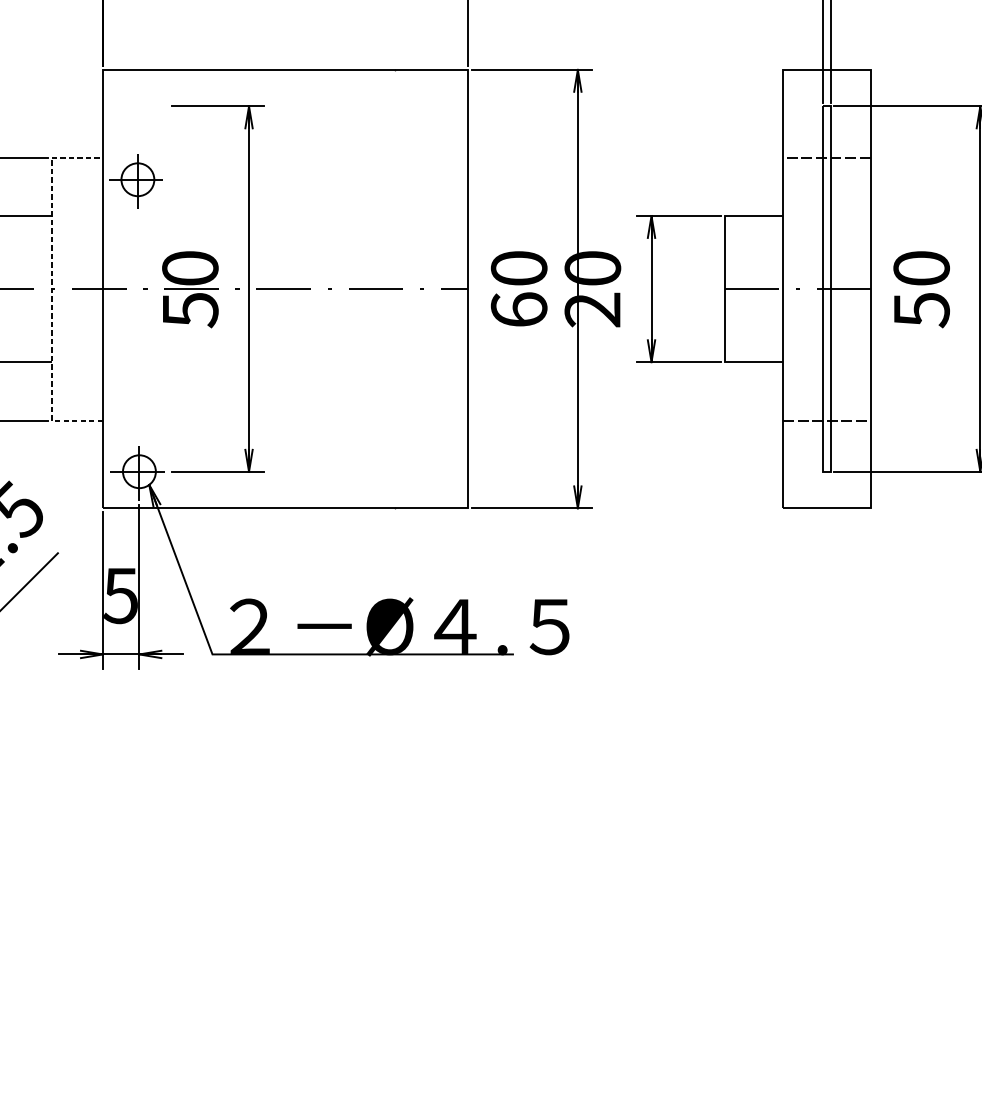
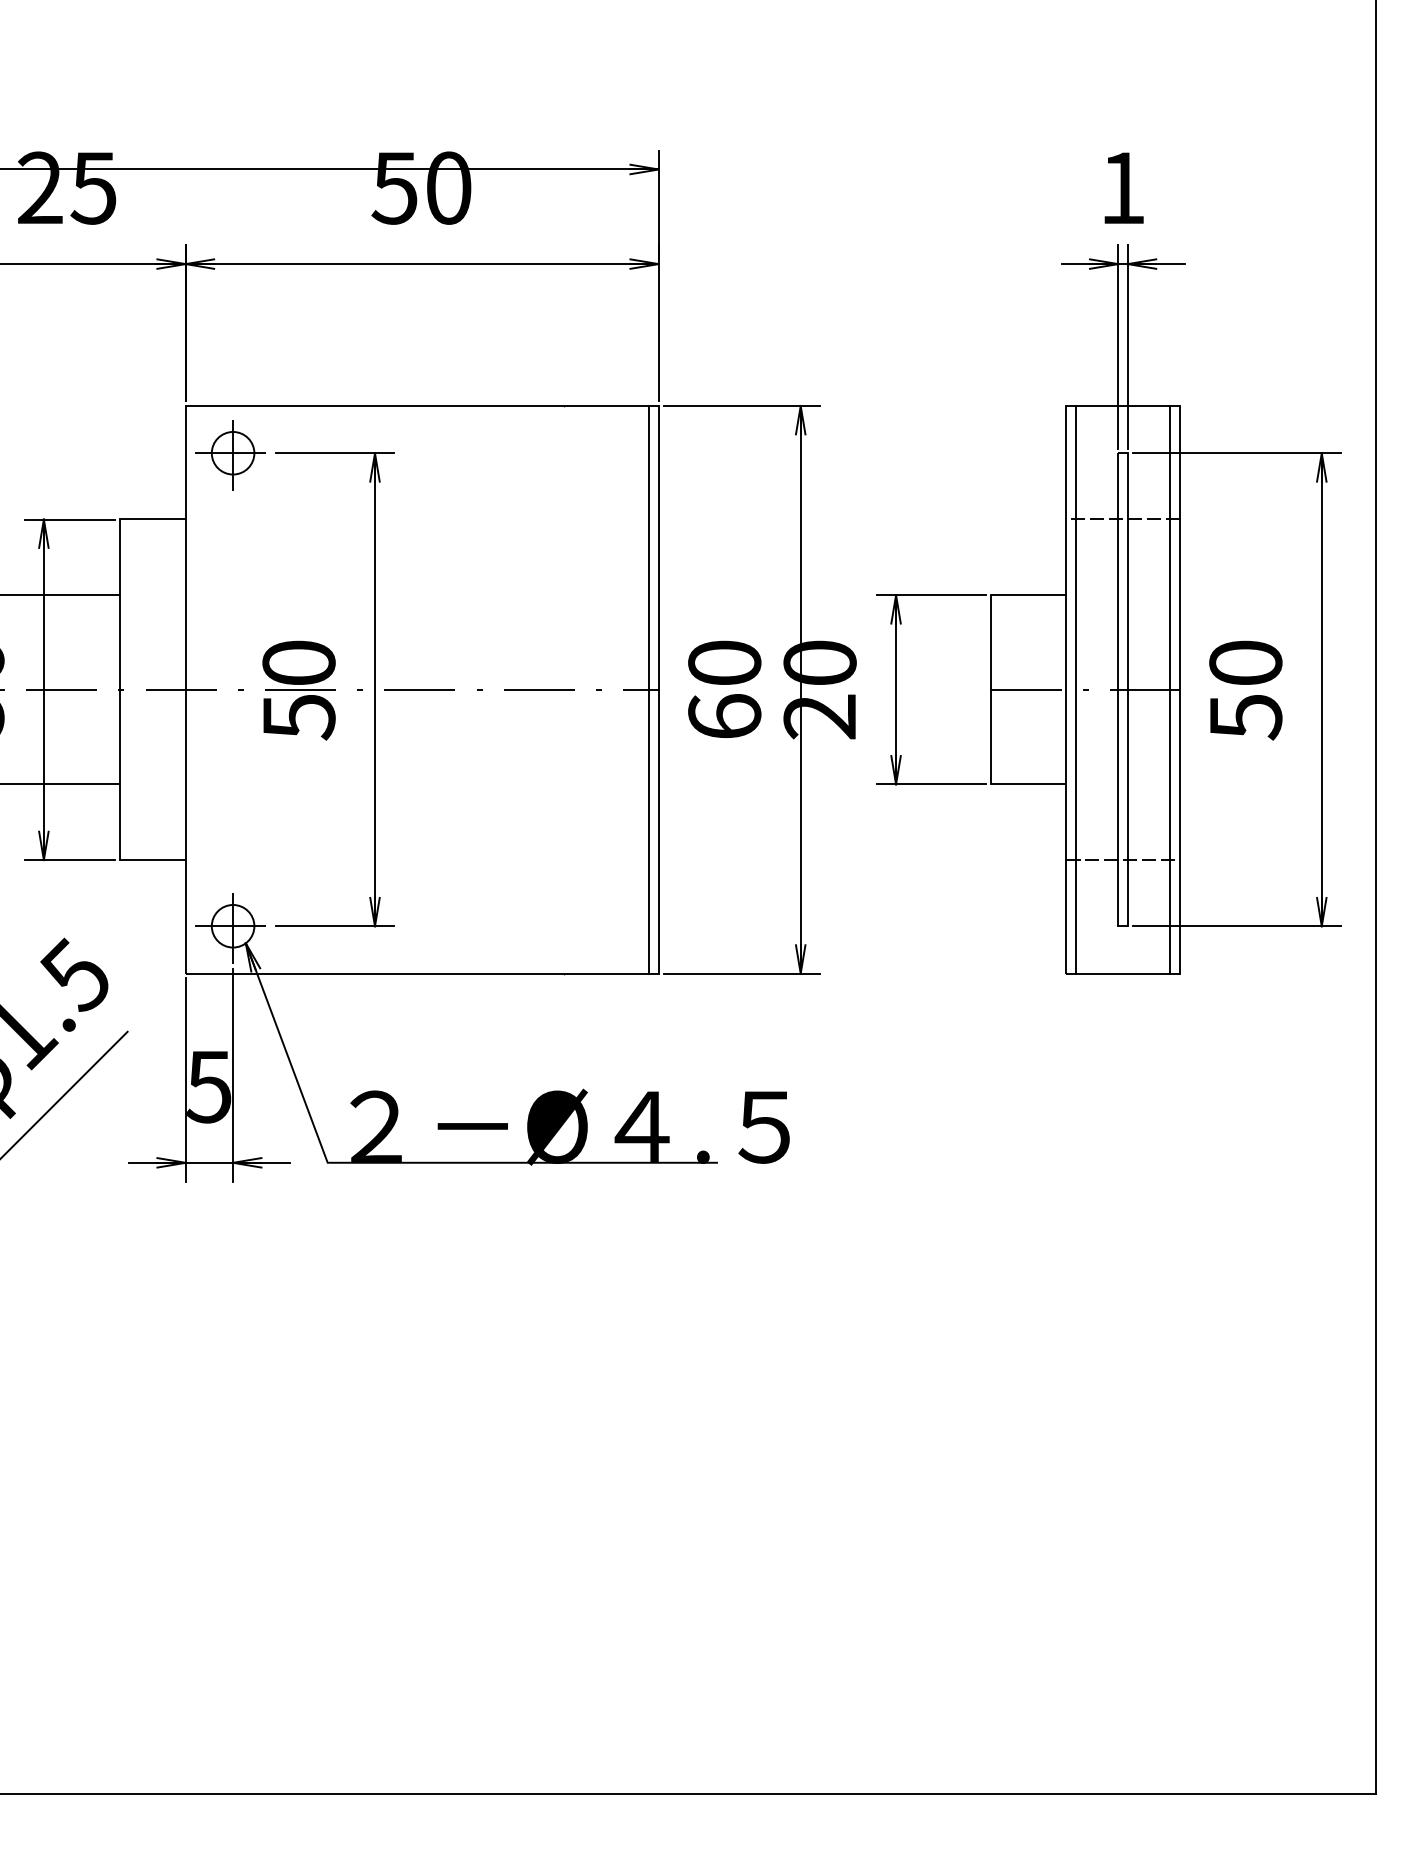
part: (135, 181) -> (230, 455), moved
line: (51, 288) -> (119, 689), dashed -> solid
line: (461, 288) -> (649, 689), added
line: (790, 288) -> (1075, 689), added
line: (863, 288) -> (1170, 689), added

